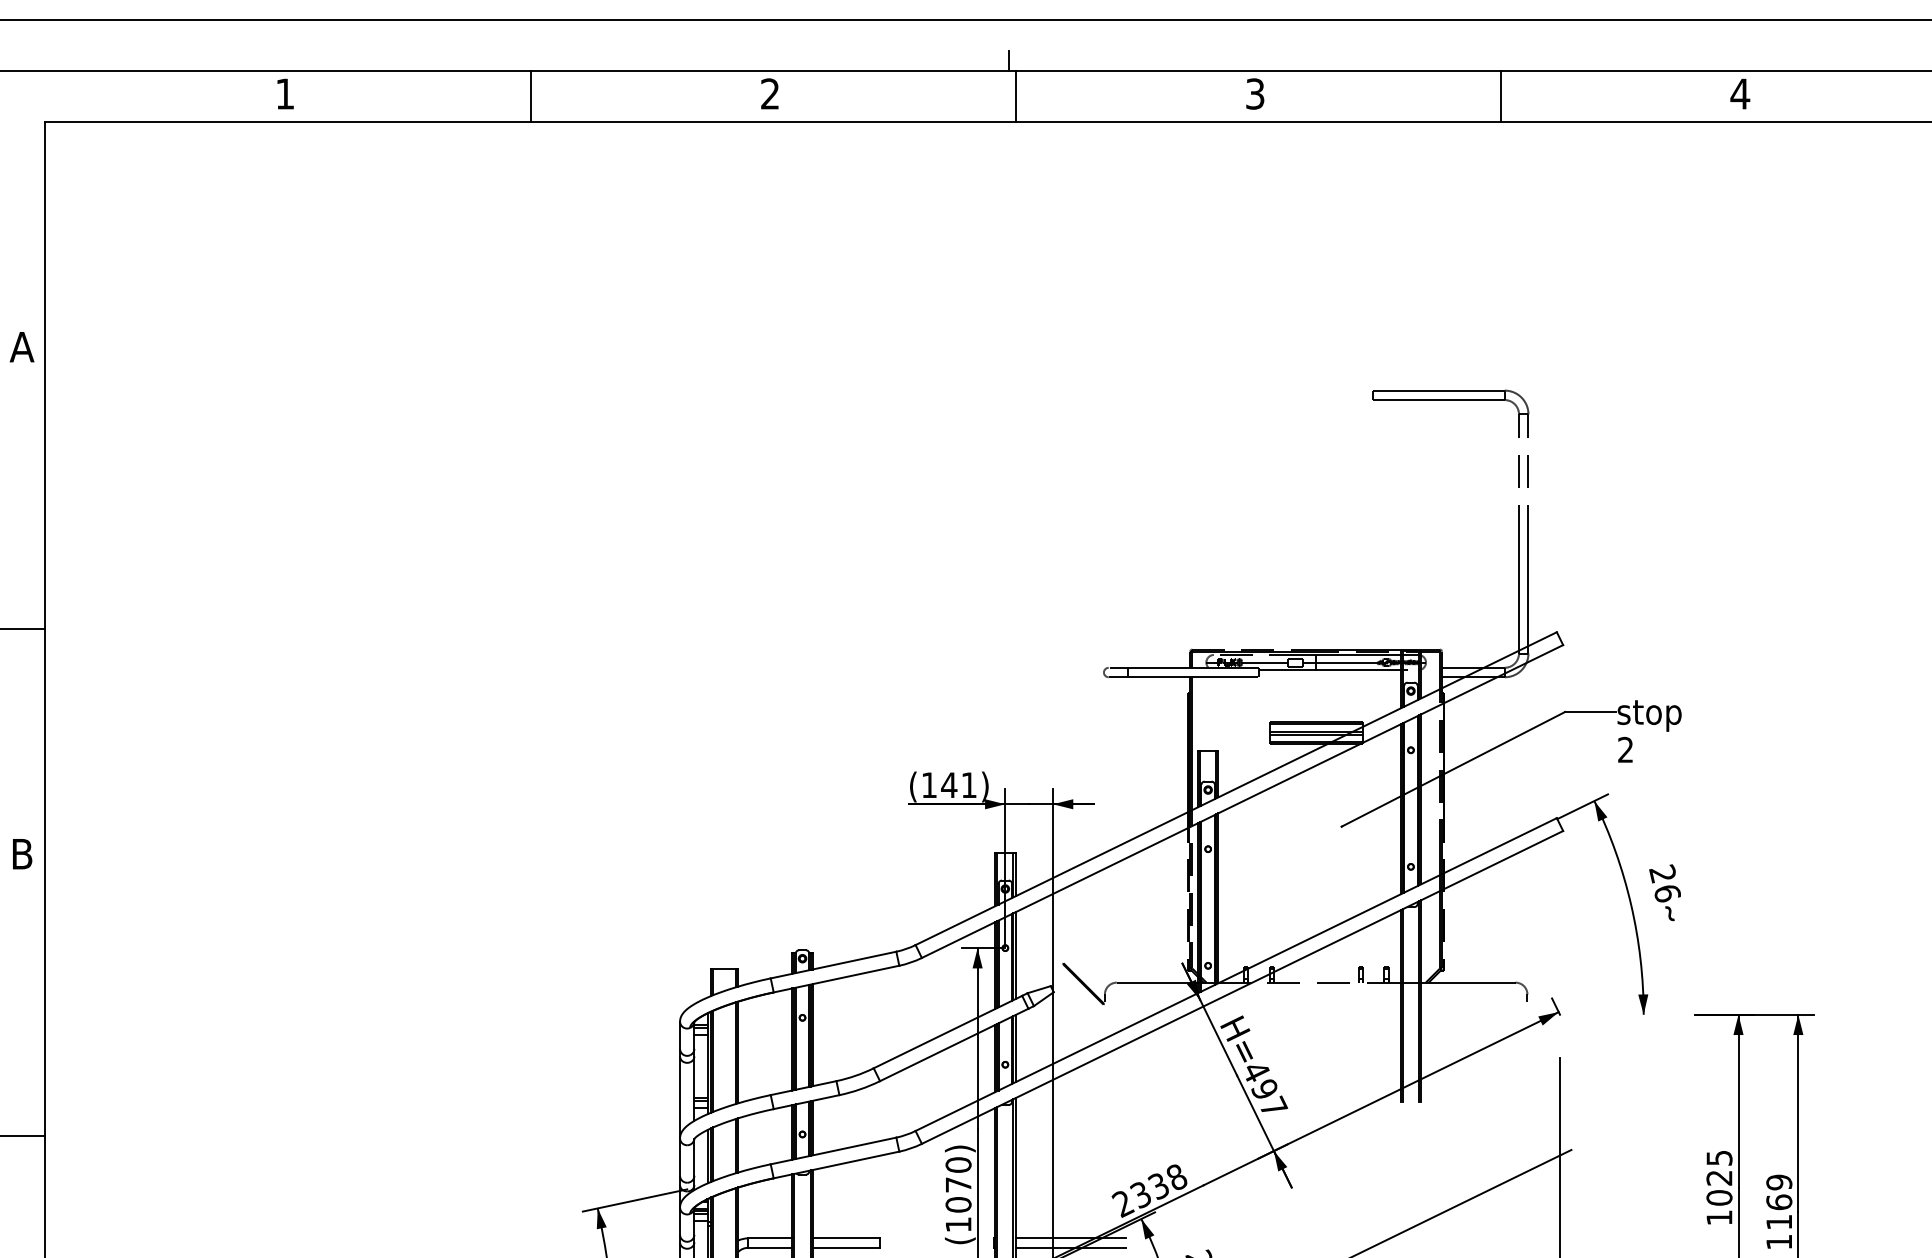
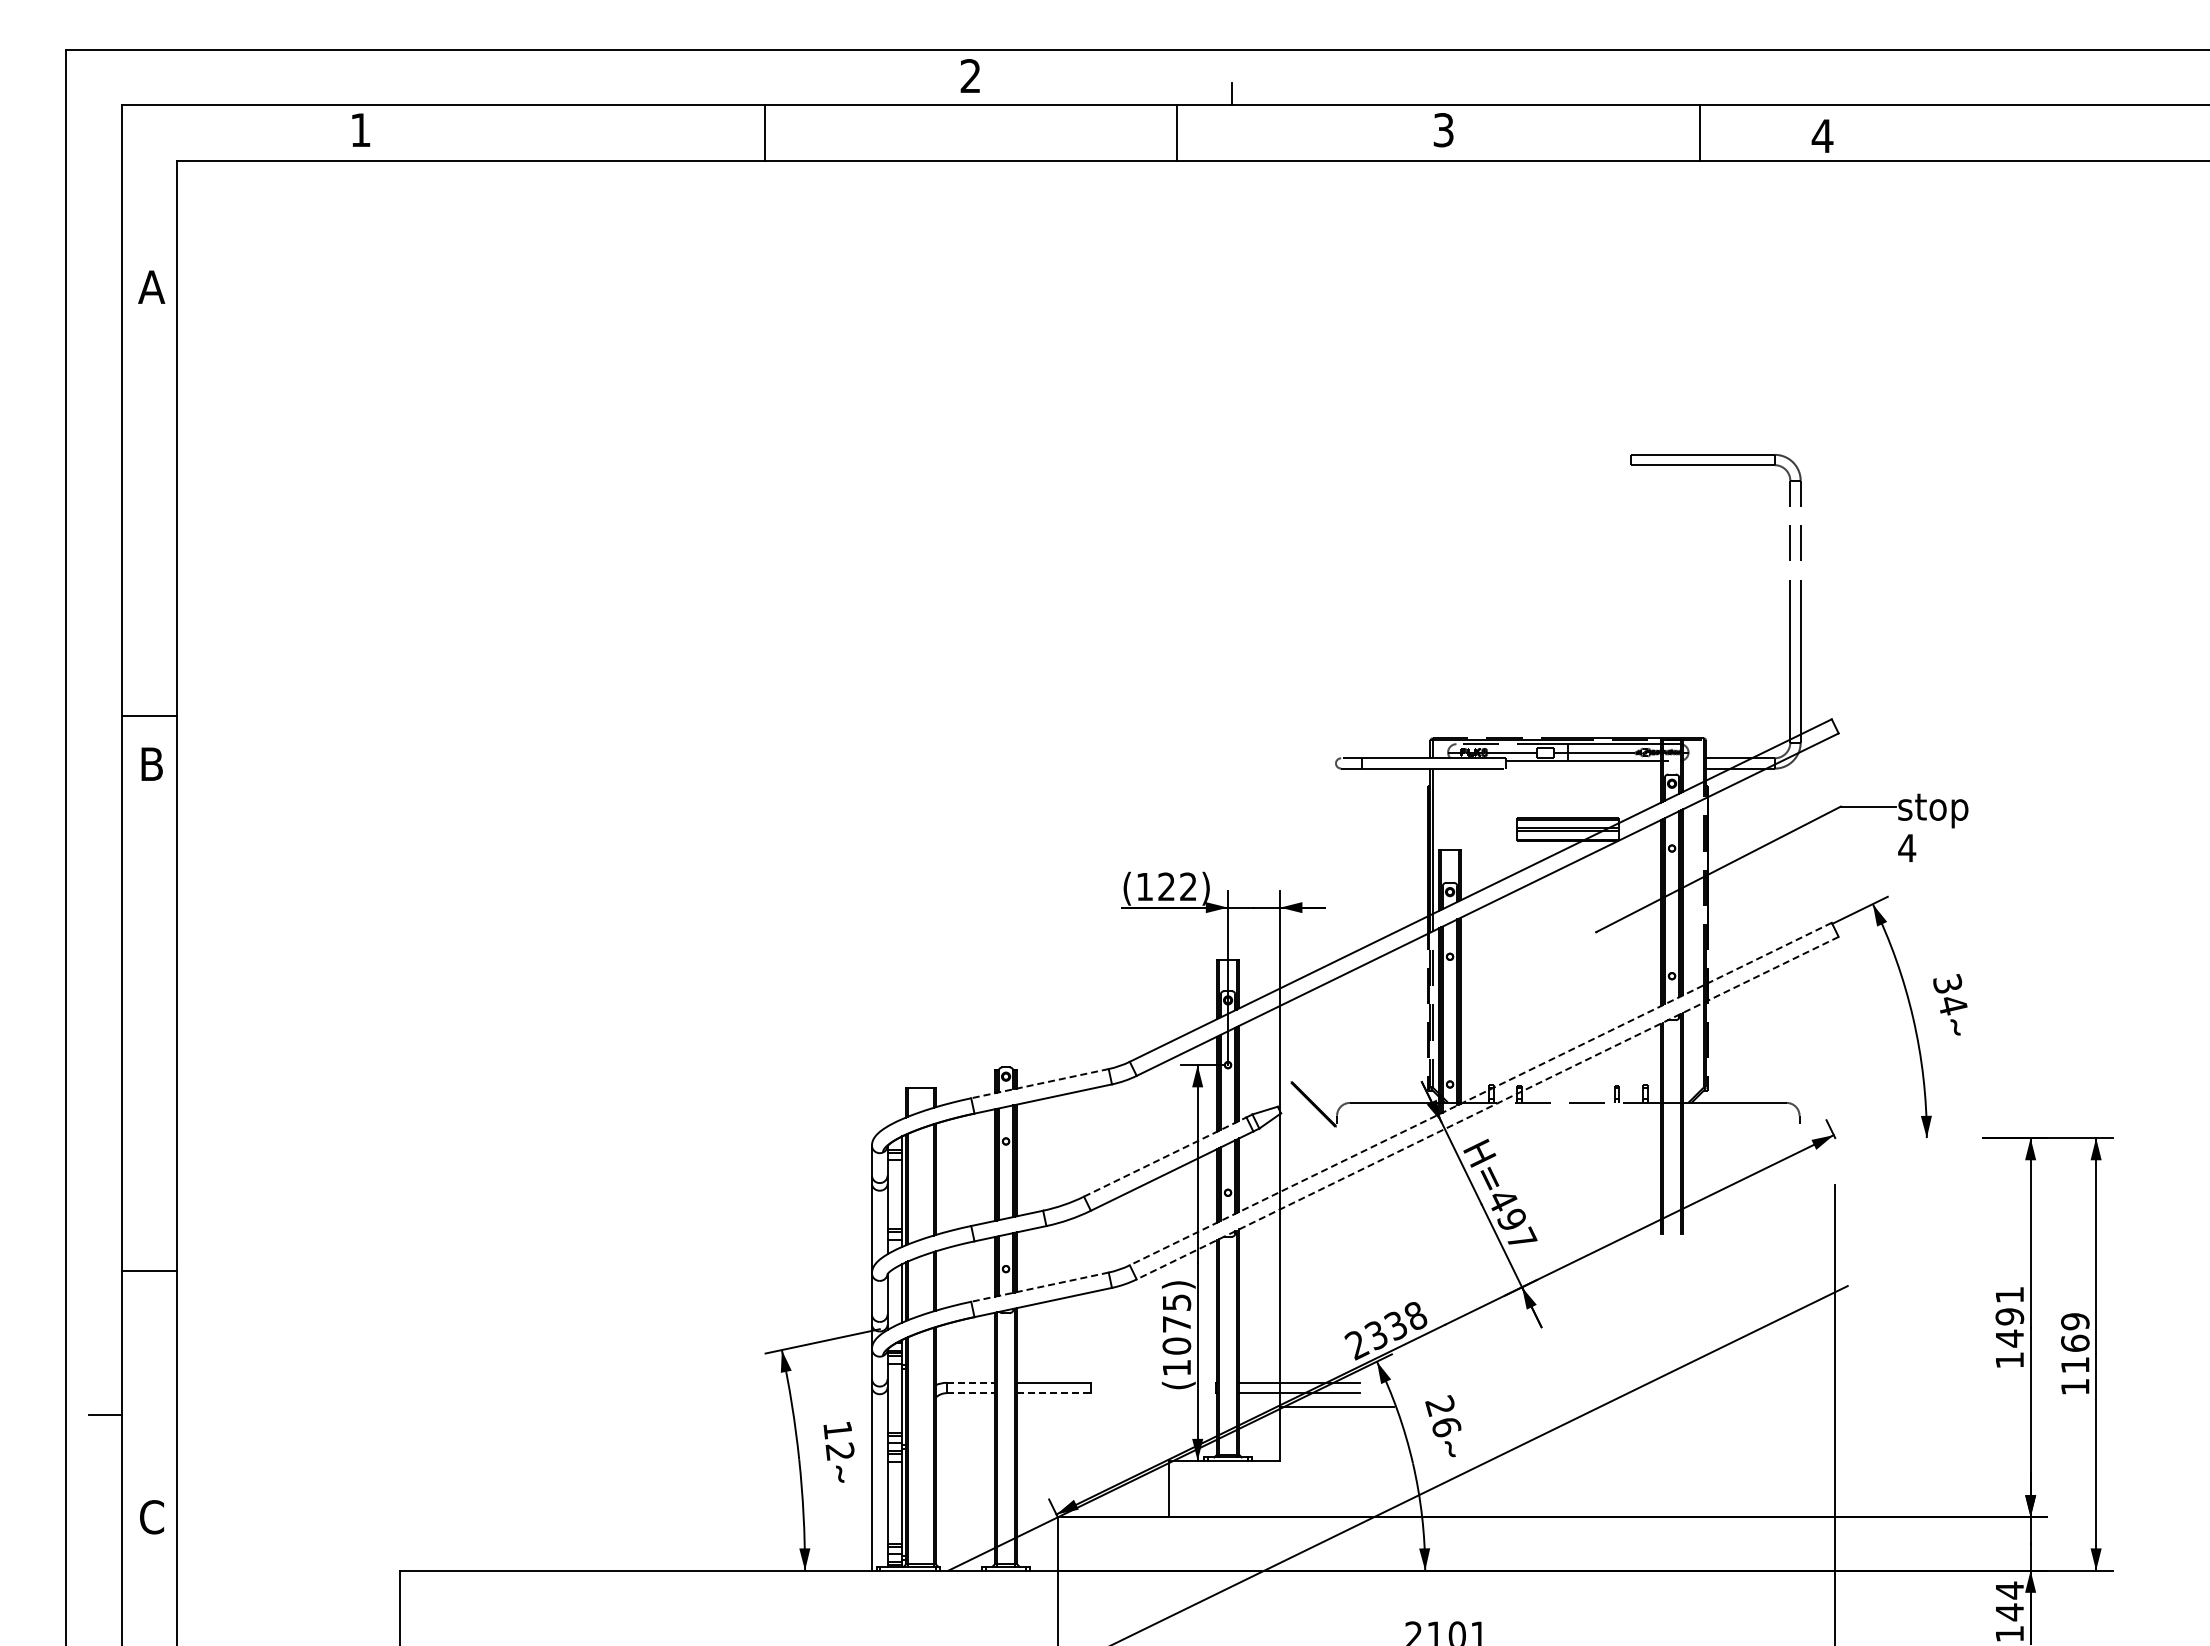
text: (285, 93) -> (361, 129), moved
text: (769, 93) -> (969, 75), moved
text: (1740, 93) -> (1822, 135), moved
text: (1255, 94) -> (1443, 130), moved
line: (530, 96) -> (765, 132), moved
line: (1015, 96) -> (1177, 132), moved
line: (1500, 96) -> (1700, 132), moved
text: (21, 346) -> (151, 286), moved
text: (1626, 749) -> (1907, 847), 2 -> 4
text: (958, 784) -> (1176, 886), (141) -> (122)
text: (21, 853) -> (151, 763), moved
text: (1664, 883) -> (1949, 994), 26 -> 34
line: (833, 964) -> (1039, 1083), solid -> dashed
line: (1235, 974) -> (1480, 1094), solid -> dashed
line: (1242, 987) -> (1487, 1108), solid -> dashed
line: (948, 1031) -> (1165, 1156), solid -> dashed
line: (833, 1151) -> (1039, 1287), solid -> dashed
text: (958, 1164) -> (1176, 1302), (1070) -> (1075)
text: (1719, 1178) -> (2009, 1317), 1025 -> 1491
line: (770, 1238) -> (971, 1382), solid -> dashed
line: (770, 1248) -> (971, 1393), solid -> dashed
line: (845, 1248) -> (1053, 1393), solid -> dashed

